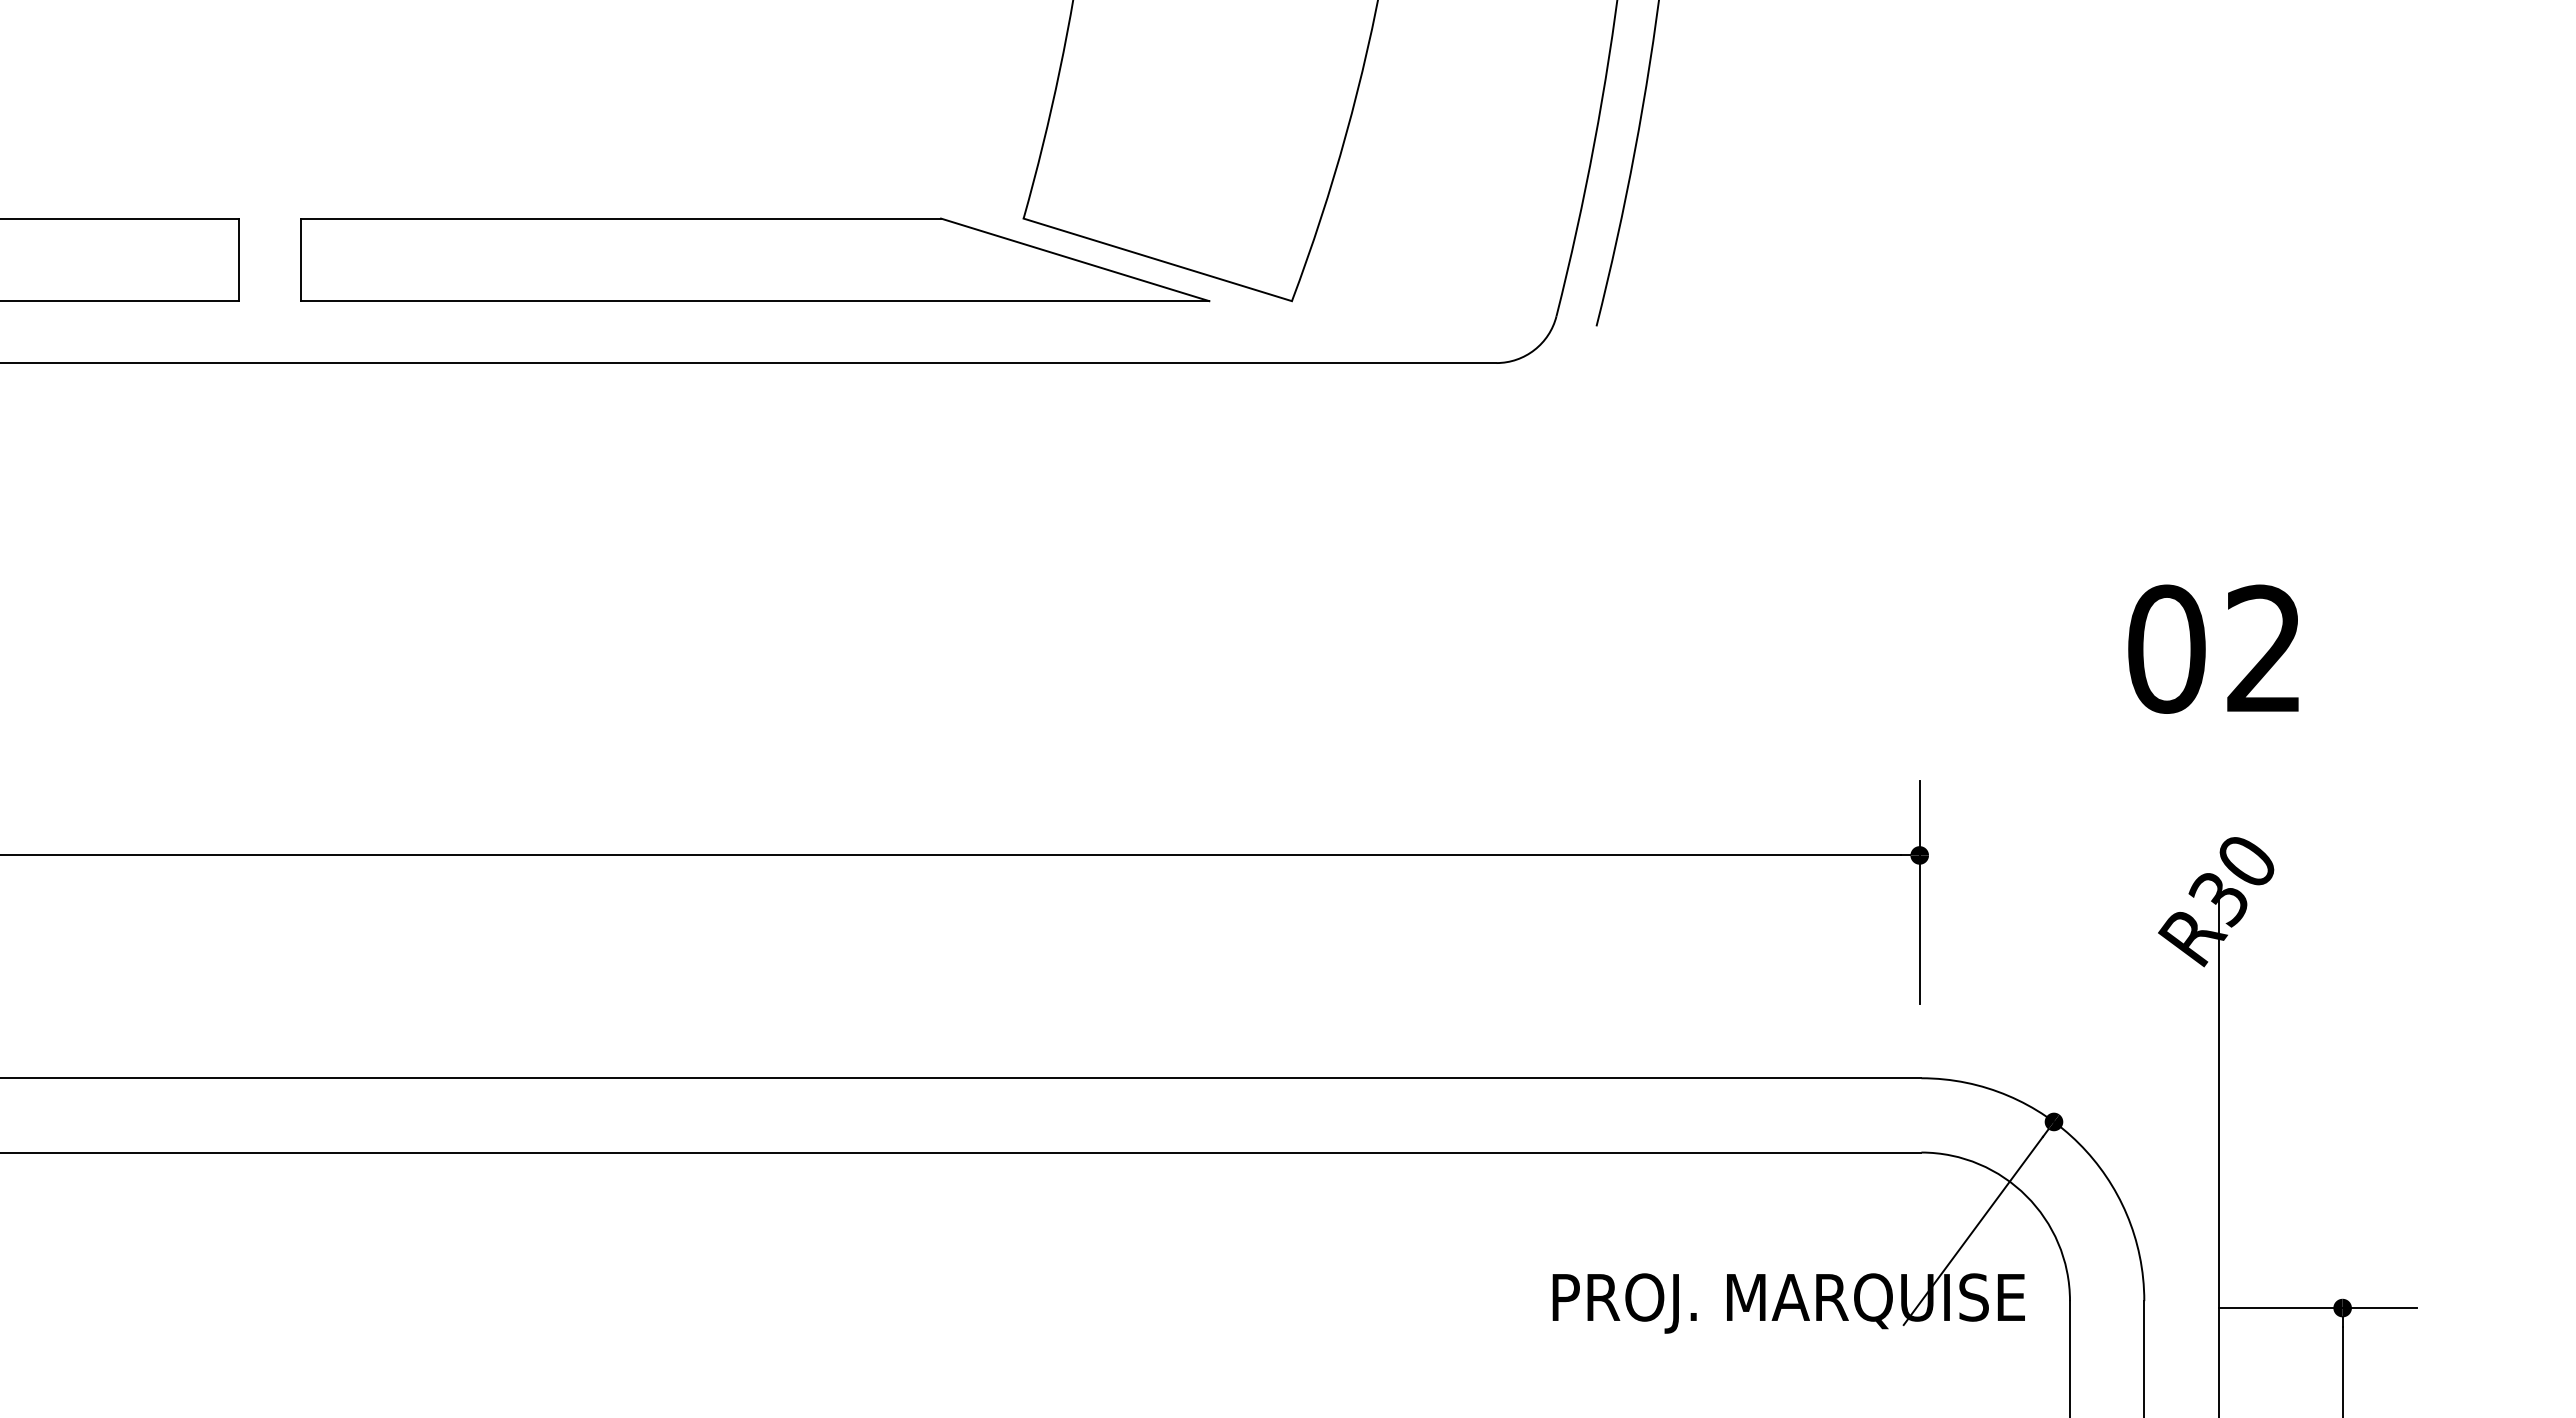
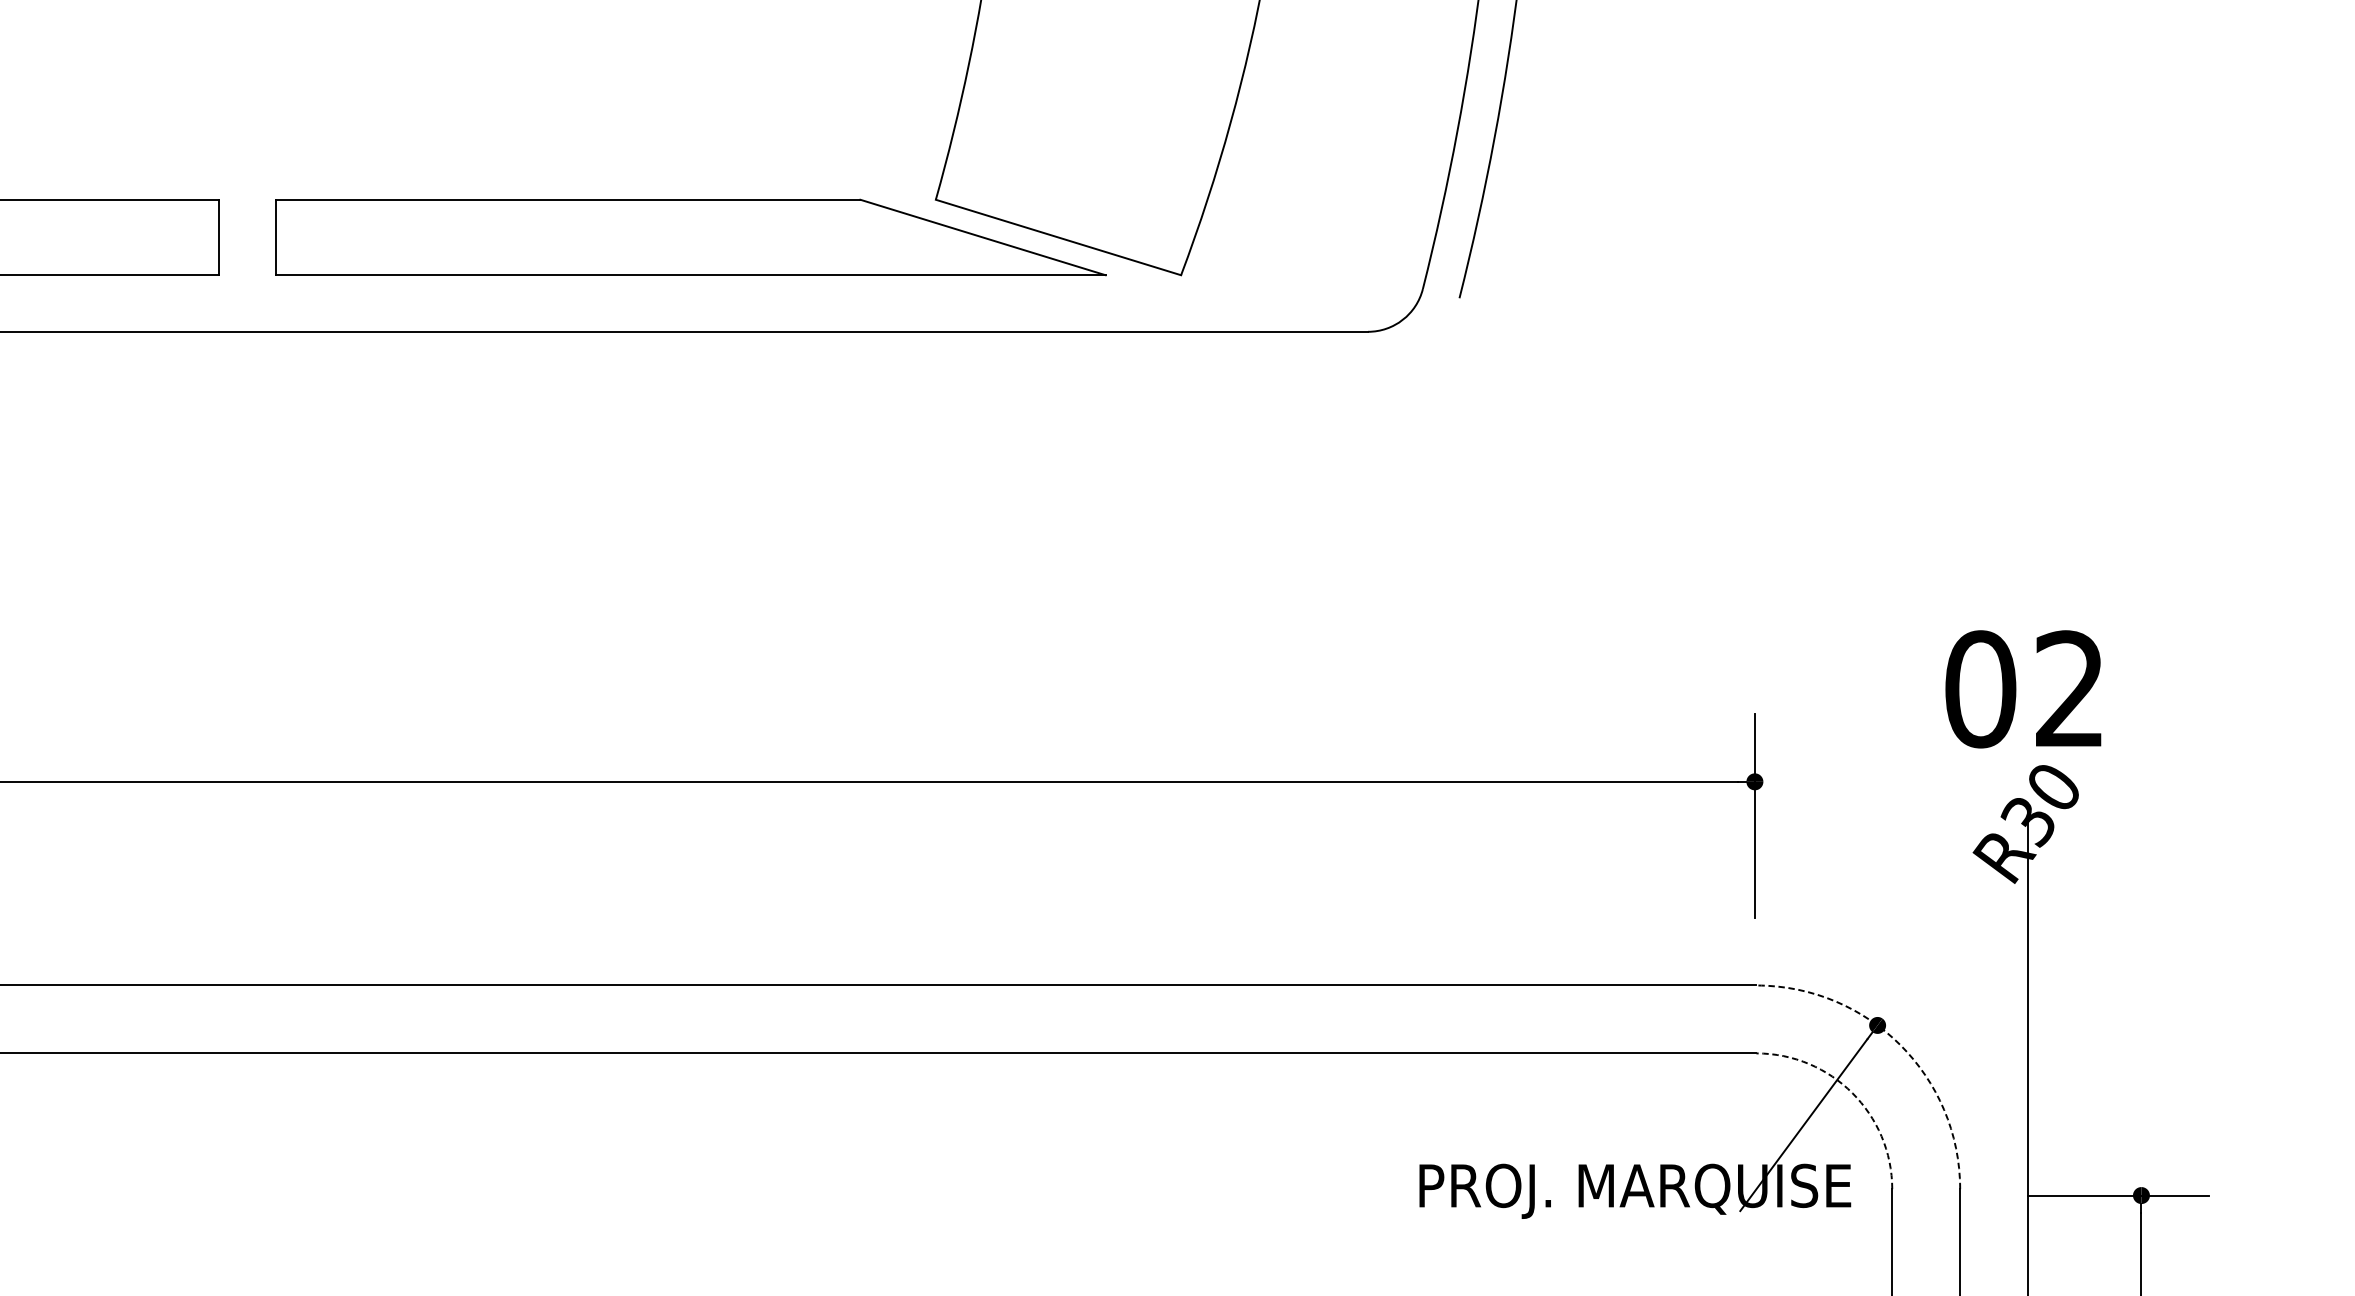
text: (2213, 648) -> (2023, 688), moved
arc: (2079, 1143) -> (1900, 1045), solid -> dashed
arc: (2026, 1196) -> (1852, 1093), solid -> dashed

